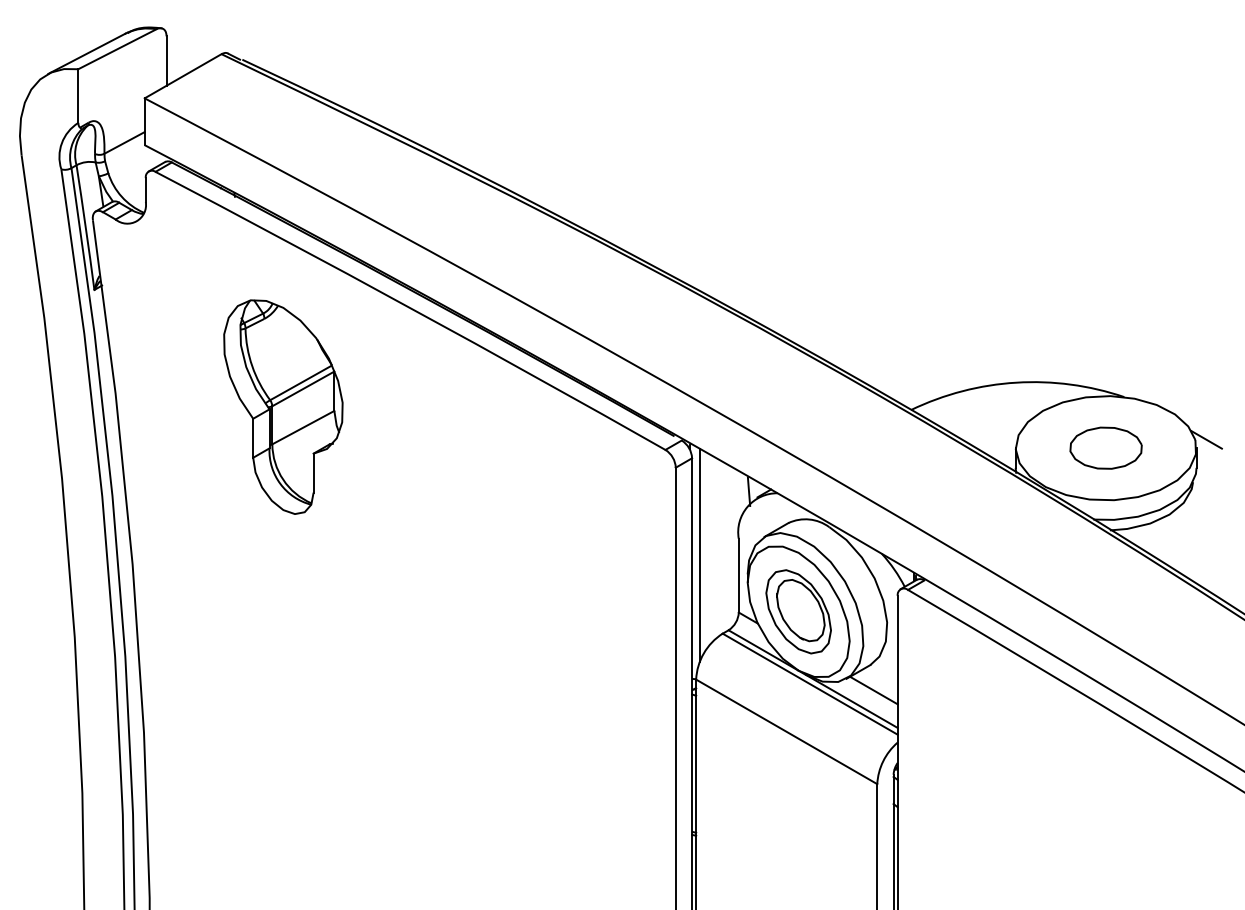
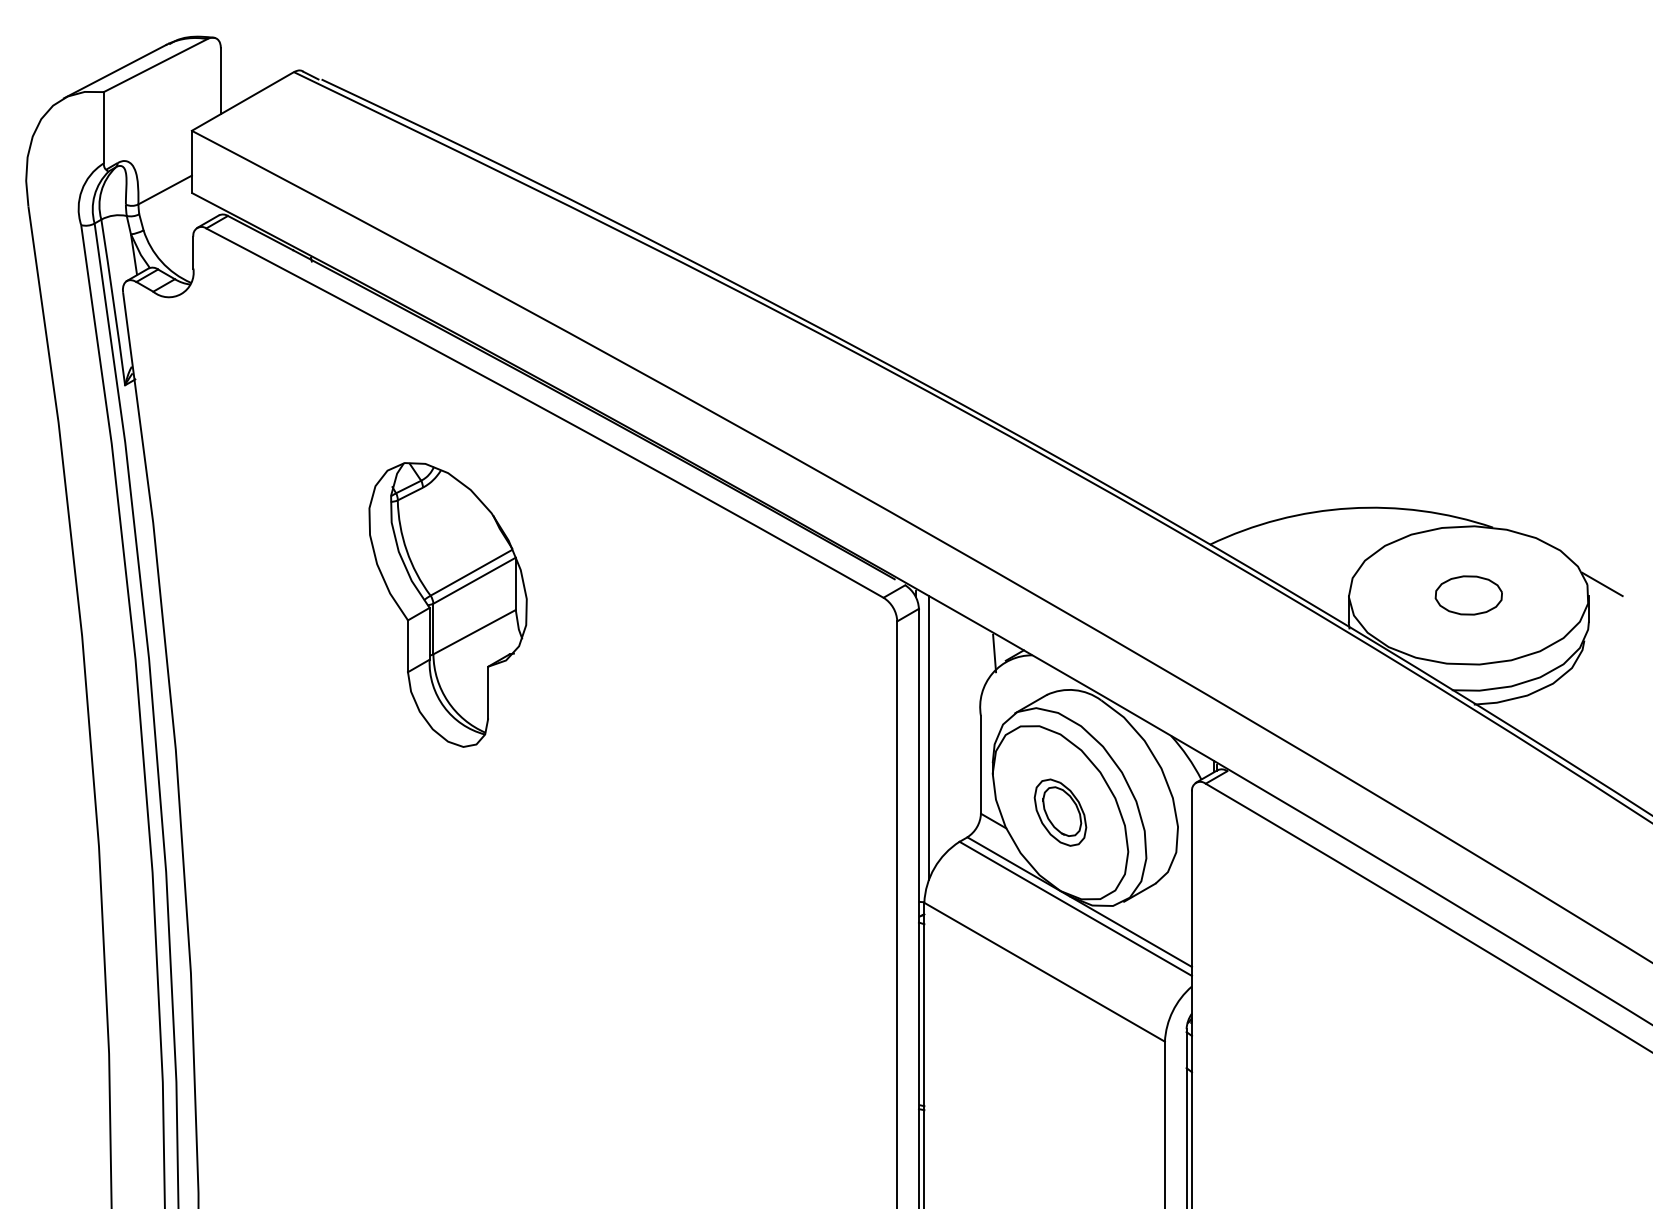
part: (282, 406) -> (447, 604), moved
part: (1105, 448) -> (1468, 595), size x0.7
part: (798, 611) -> (1060, 812), size x0.6
line: (873, 690) -> (1160, 917), removed

